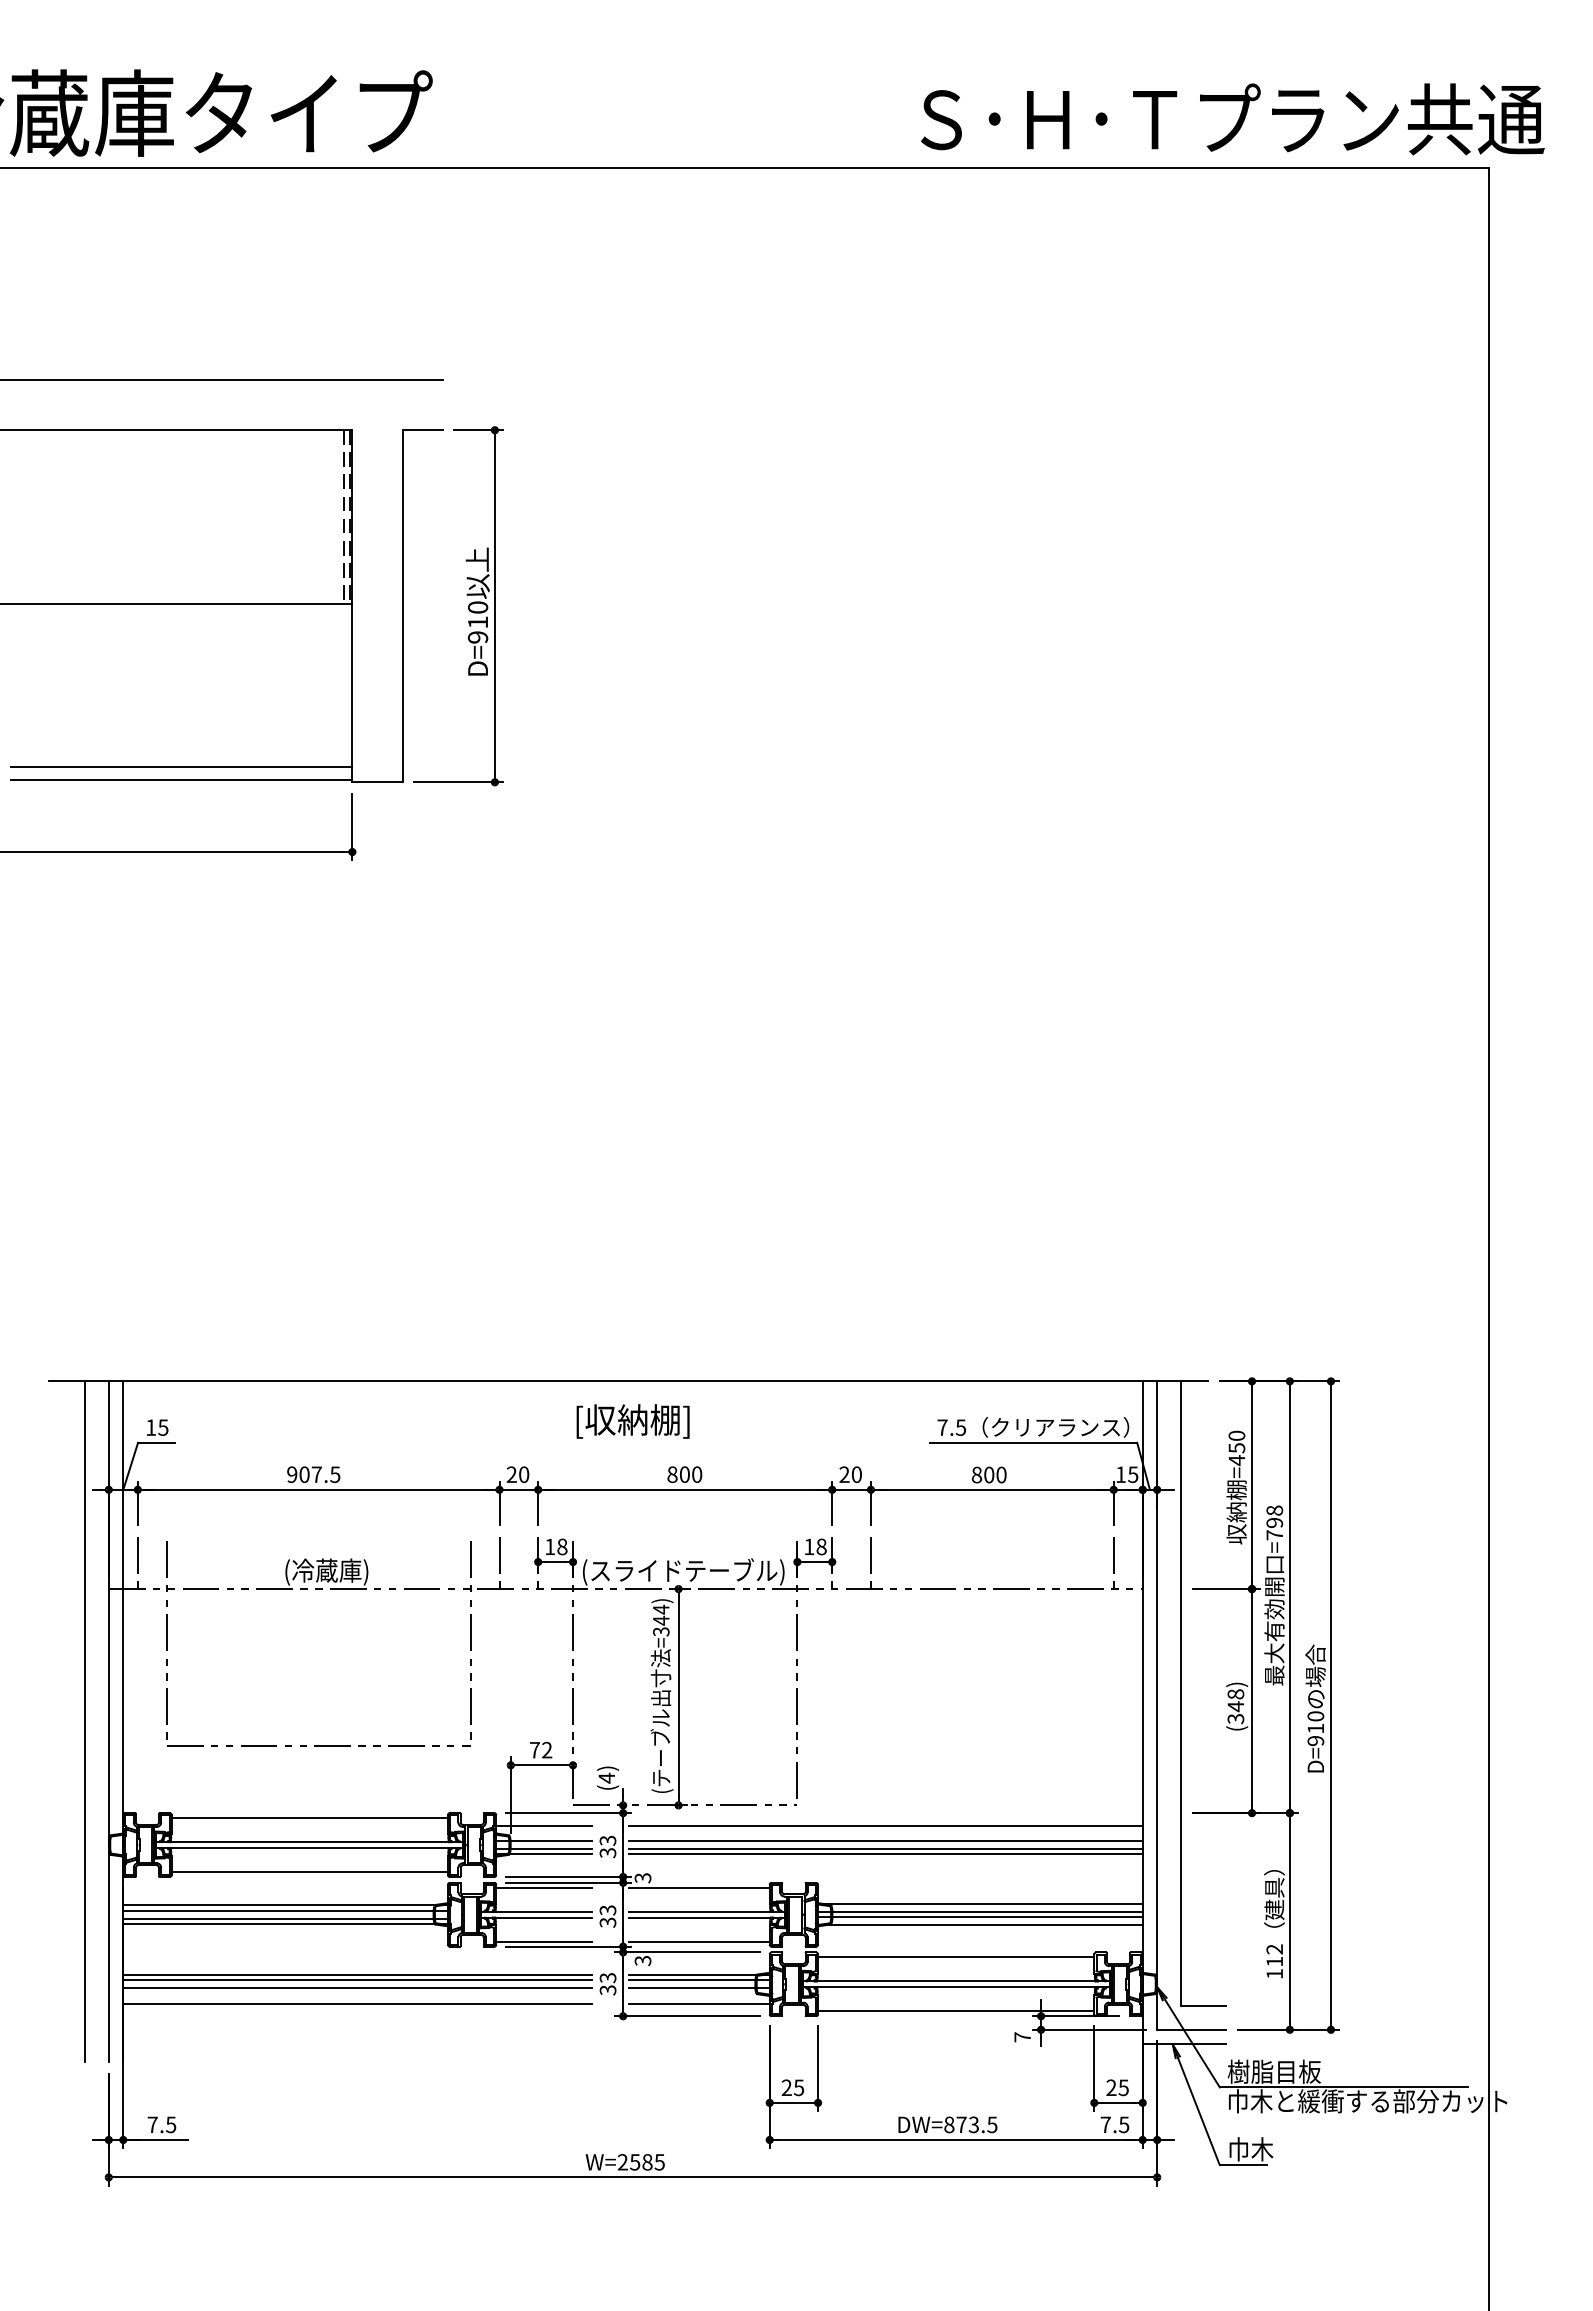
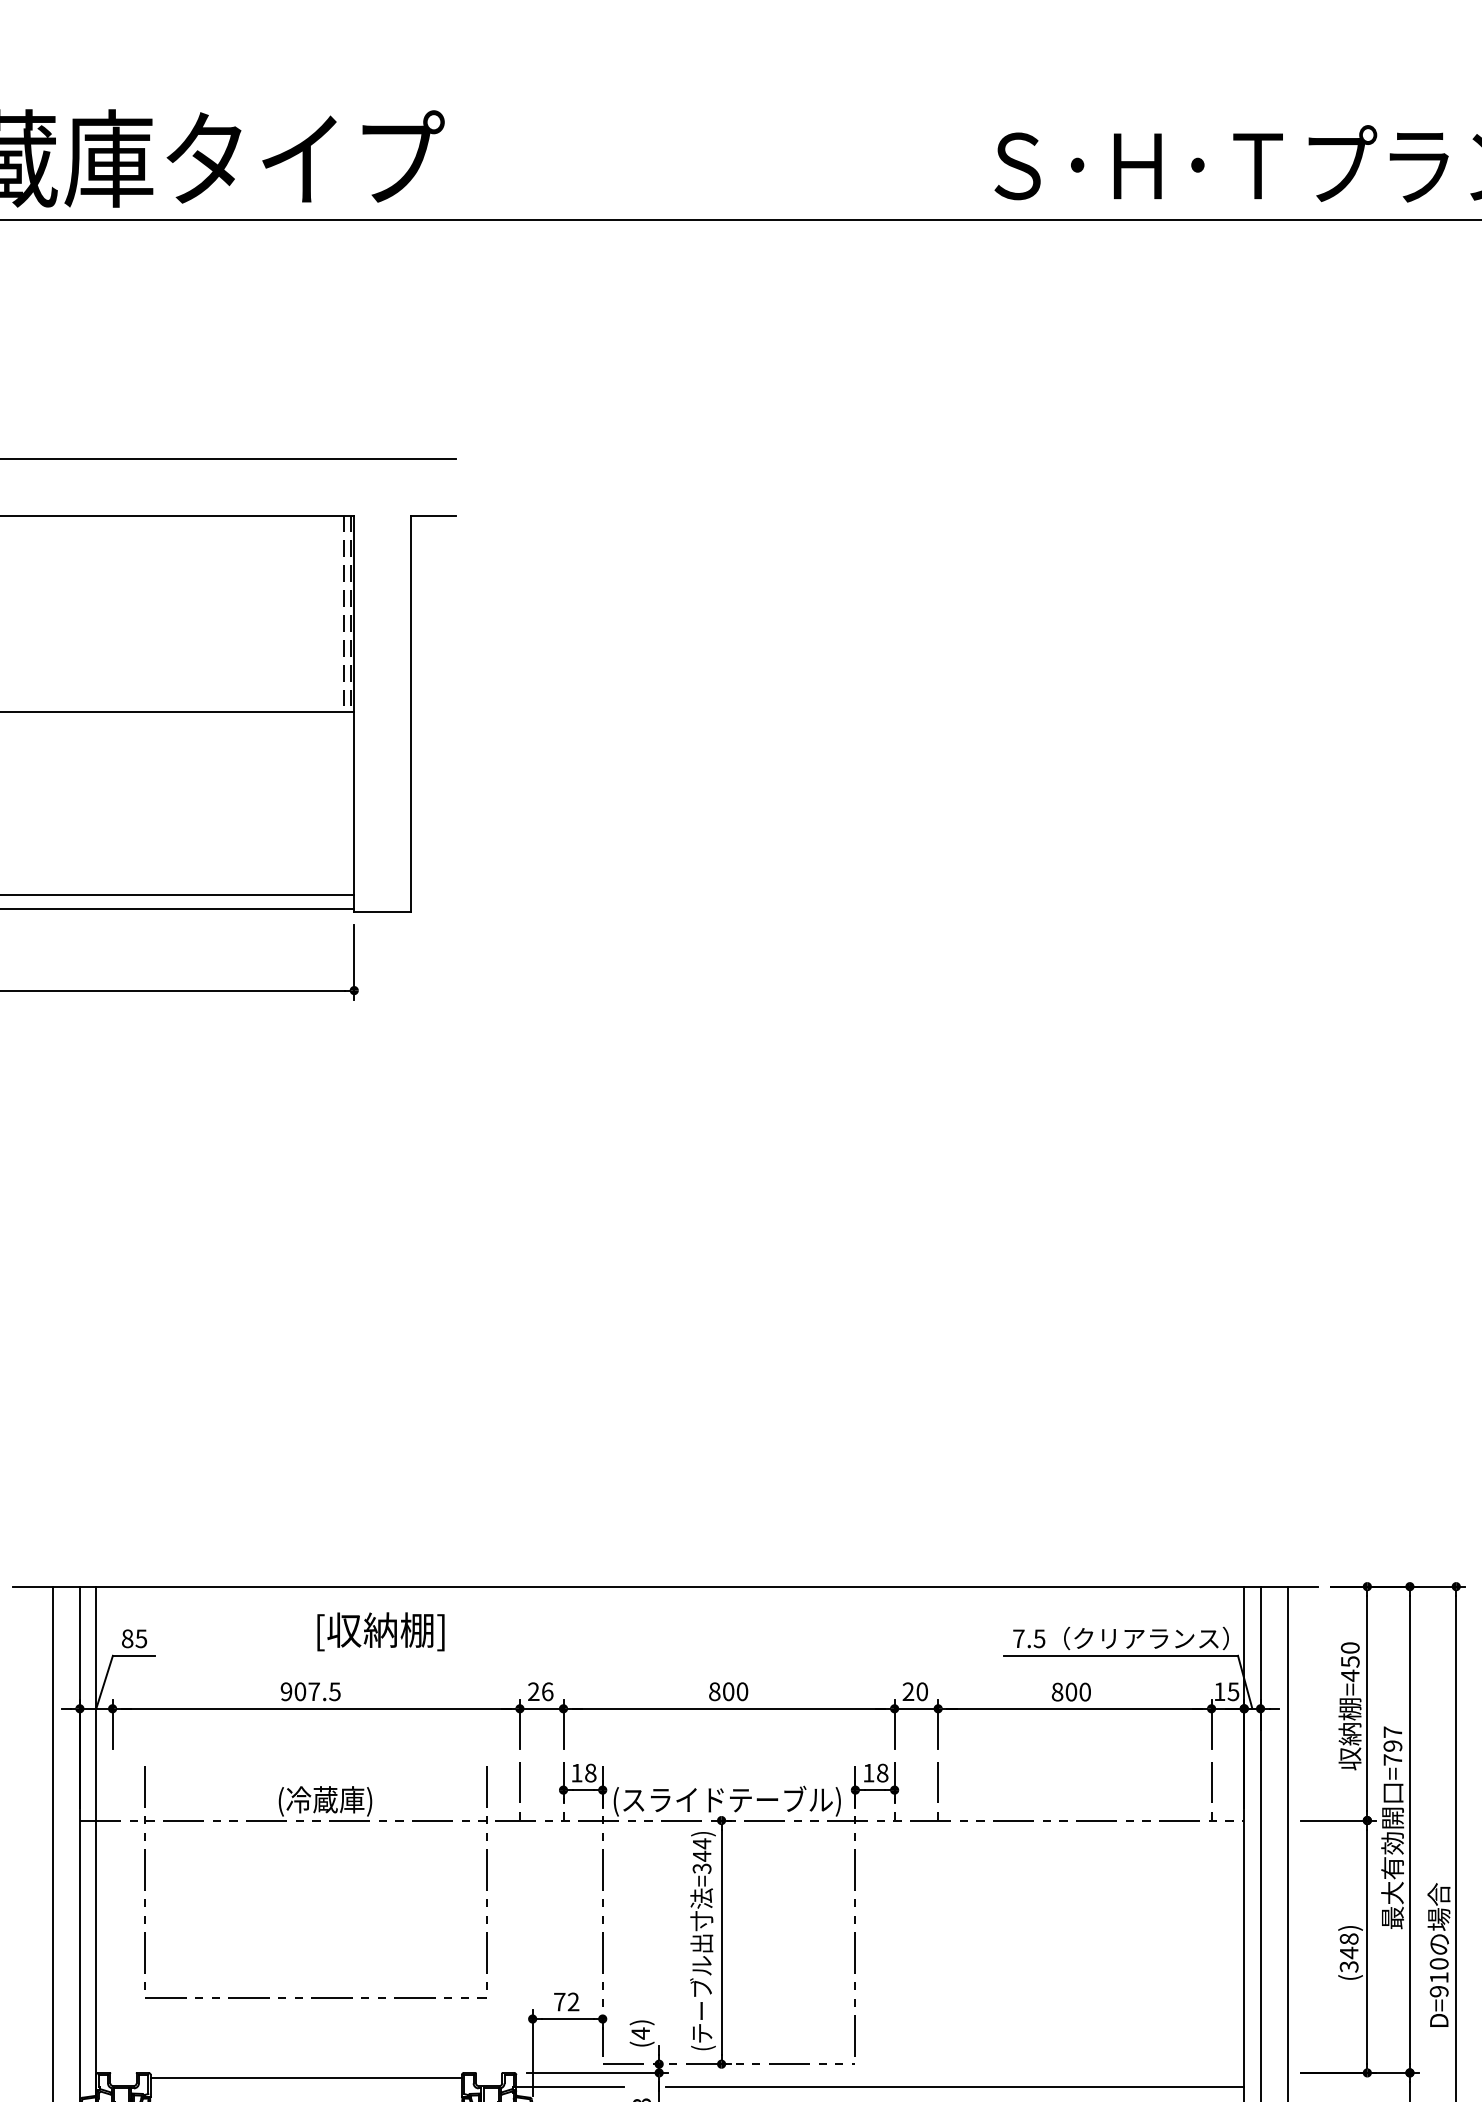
part: (468, 606) -> (484, 714), removed
text: (632, 1421) -> (380, 1631), moved
text: (151, 1427) -> (128, 1638), 15 -> 85
text: (524, 1474) -> (548, 1691), 20 -> 26
text: (1274, 1510) -> (1392, 1732), =798 -> =797
line: (137, 1562) -> (112, 1790), removed

